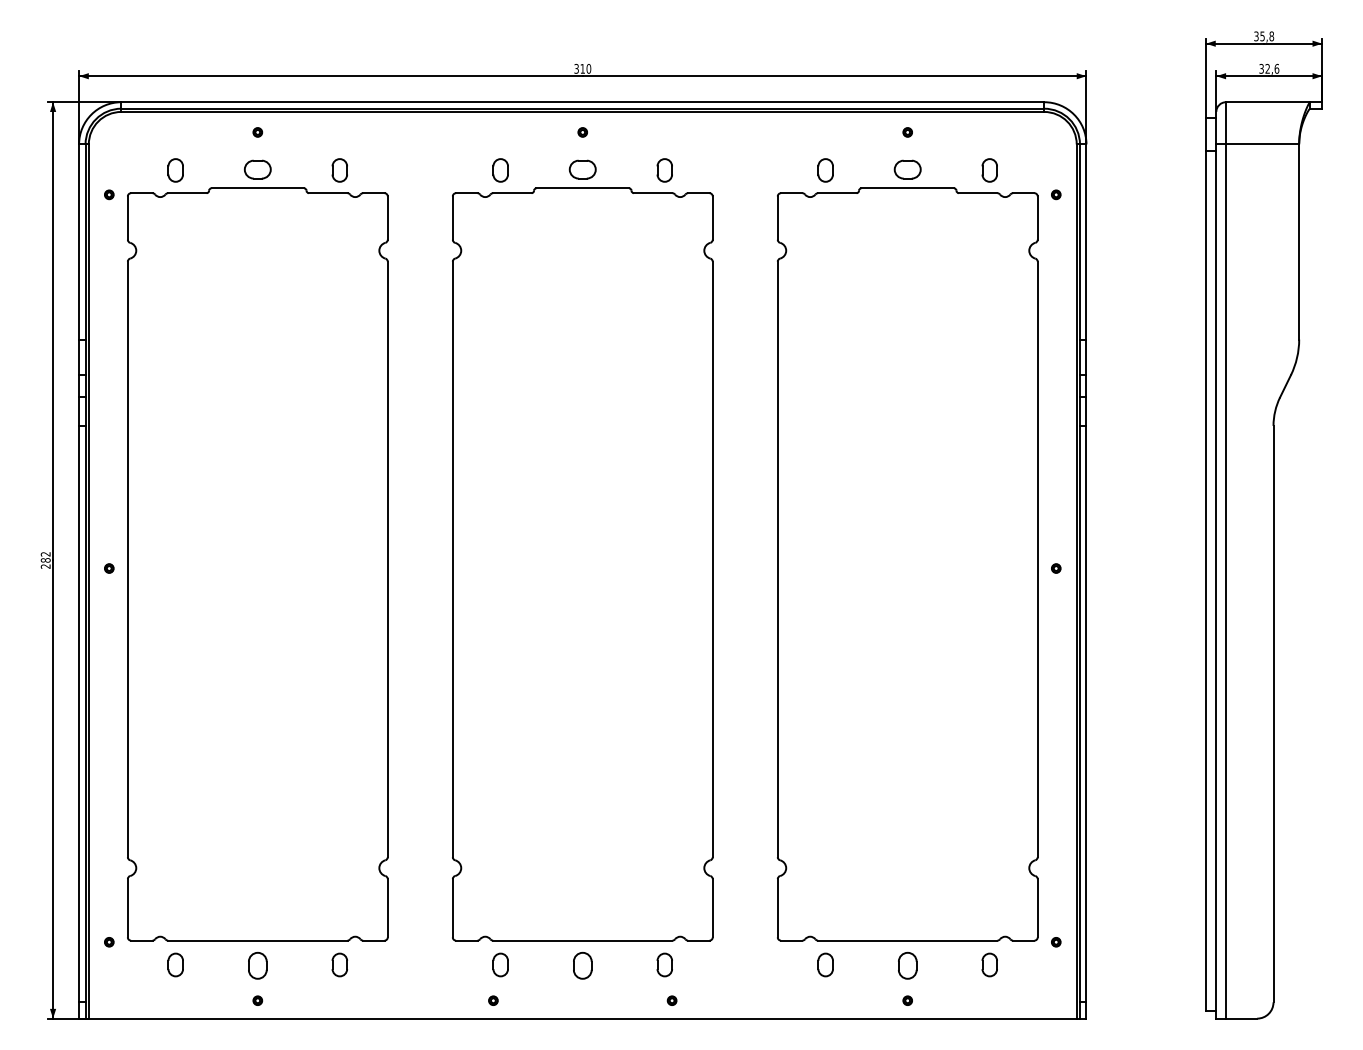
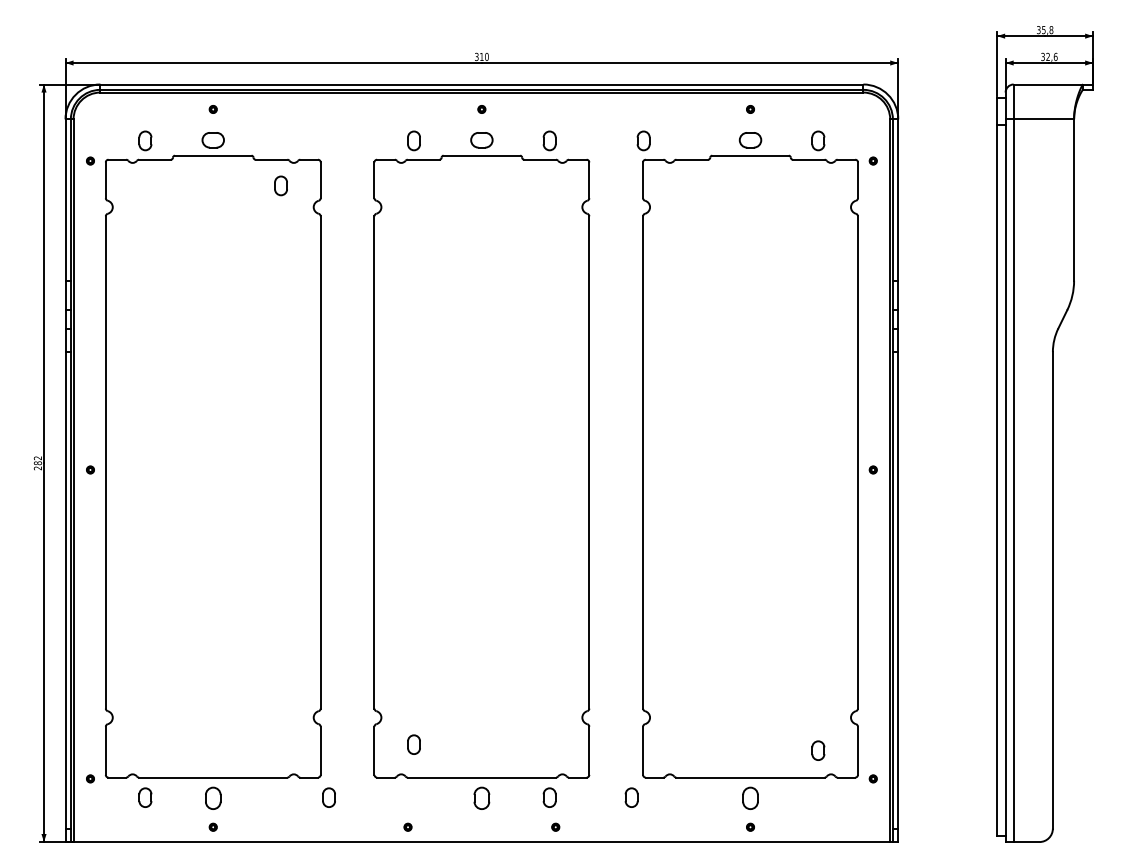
part: (339, 169) -> (280, 185), moved
part: (825, 169) -> (643, 140), moved
part: (339, 964) -> (328, 797), moved
part: (500, 964) -> (413, 744), moved
part: (825, 964) -> (631, 797), moved
part: (989, 964) -> (818, 750), moved

